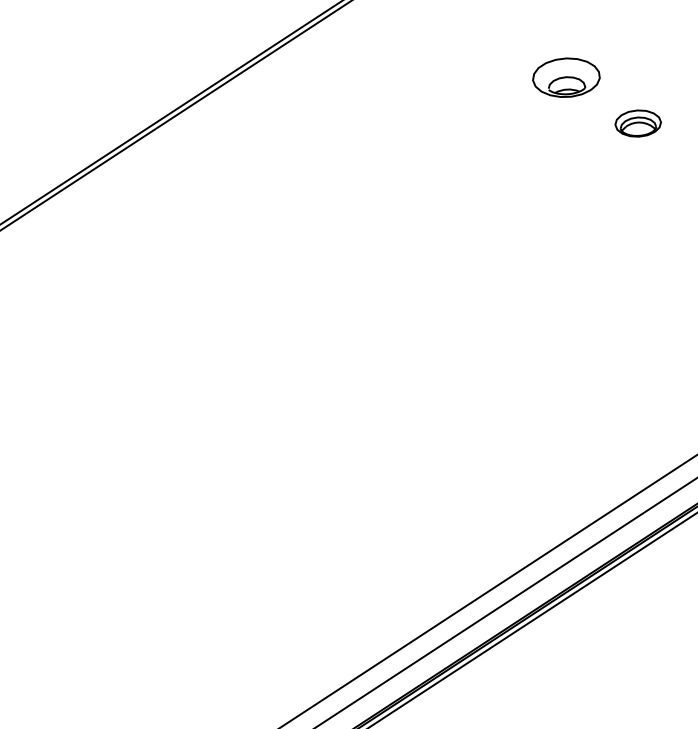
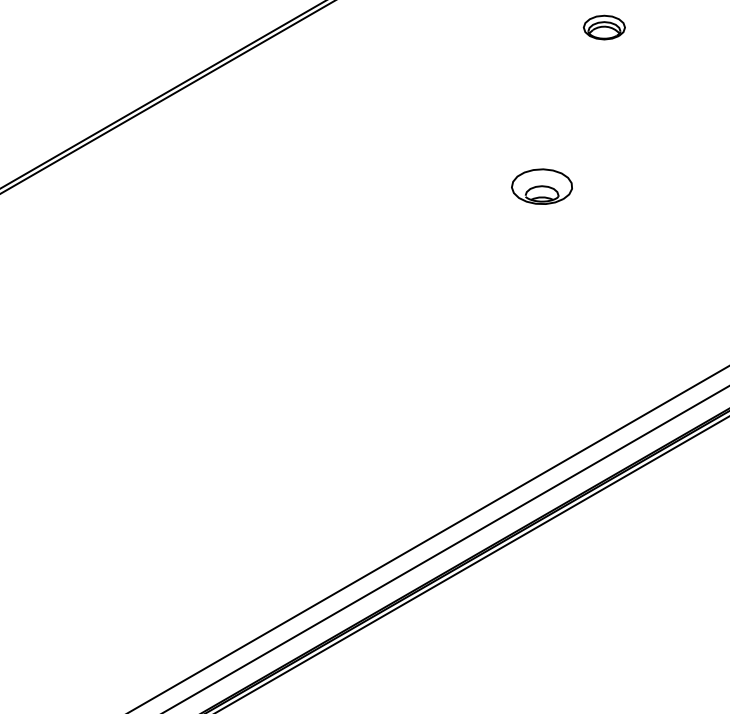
part: (565, 77) -> (541, 186), moved
part: (637, 123) -> (603, 27), moved

